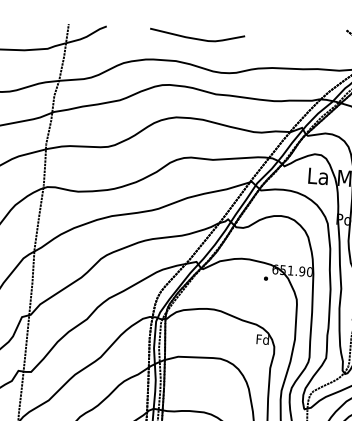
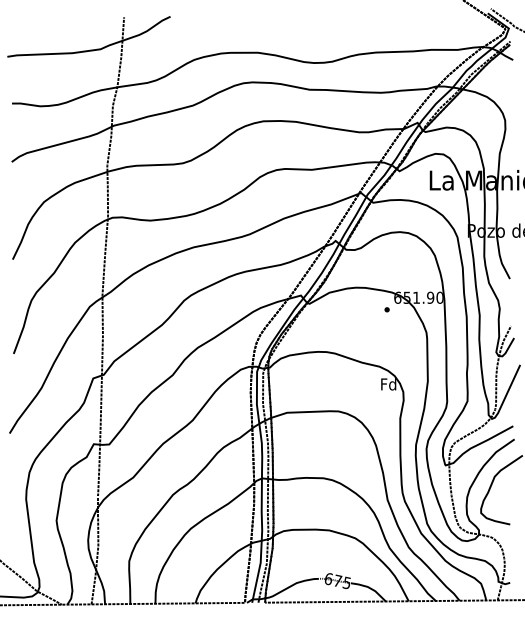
curve: (196, 38) -> (281, 23), removed

